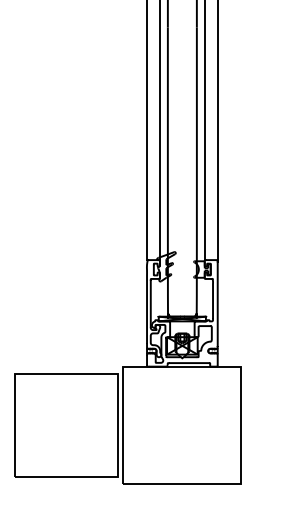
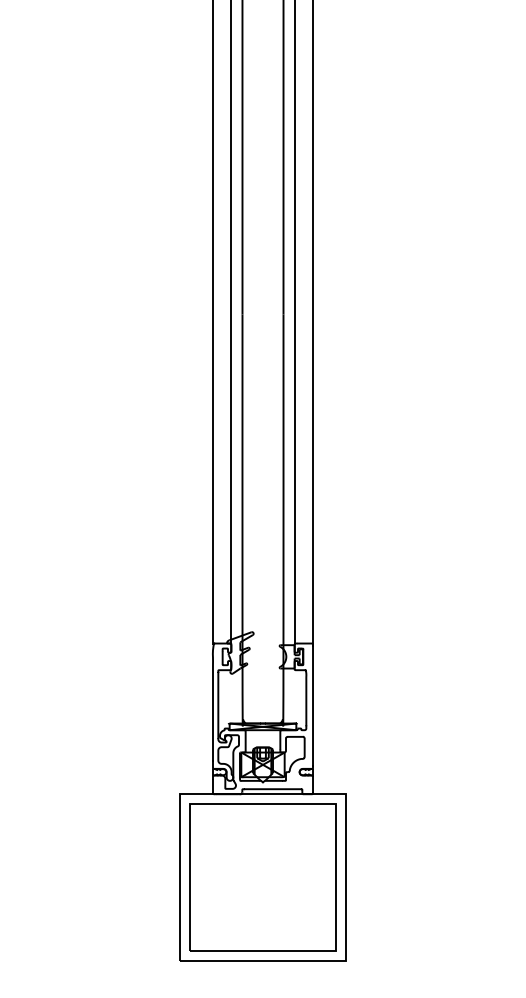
part: (66, 425) -> (262, 877), moved

